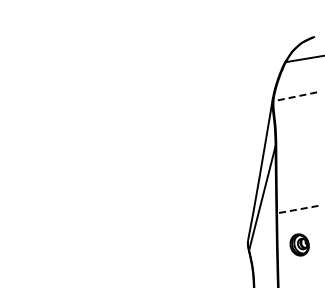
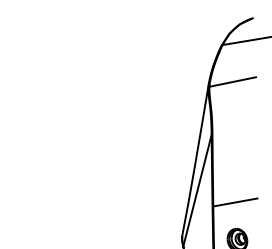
line: (294, 96) -> (231, 81), dashed -> solid
line: (297, 209) -> (235, 202), dashed -> solid

